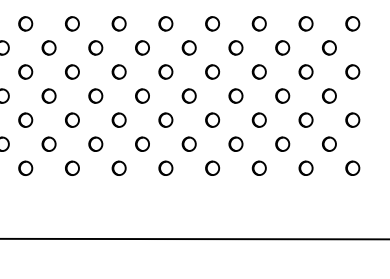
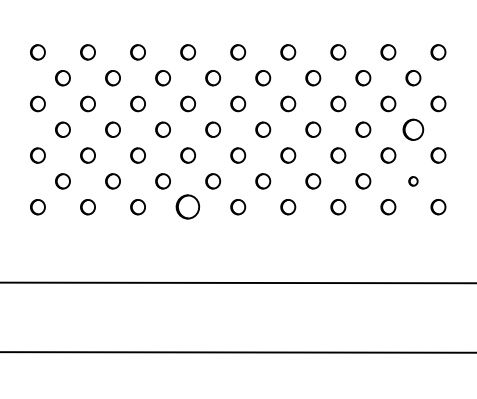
part: (329, 95) -> (413, 129), size x1.4
part: (329, 144) -> (413, 181), size x0.6
part: (119, 168) -> (188, 207), size x1.6

